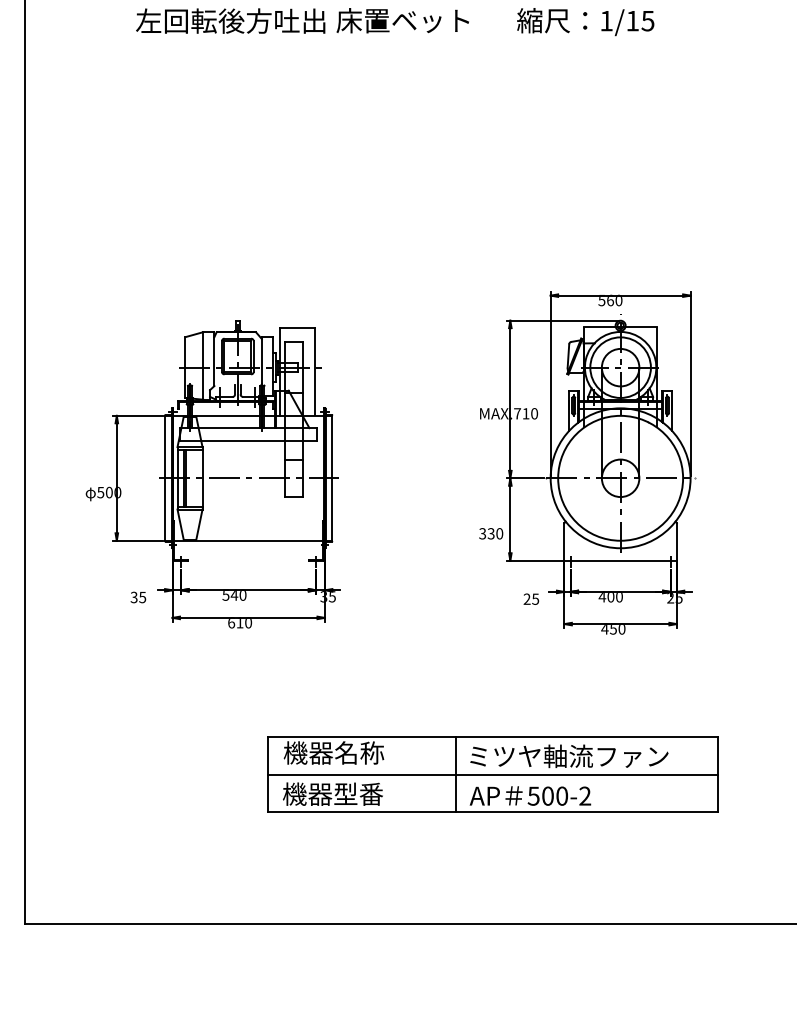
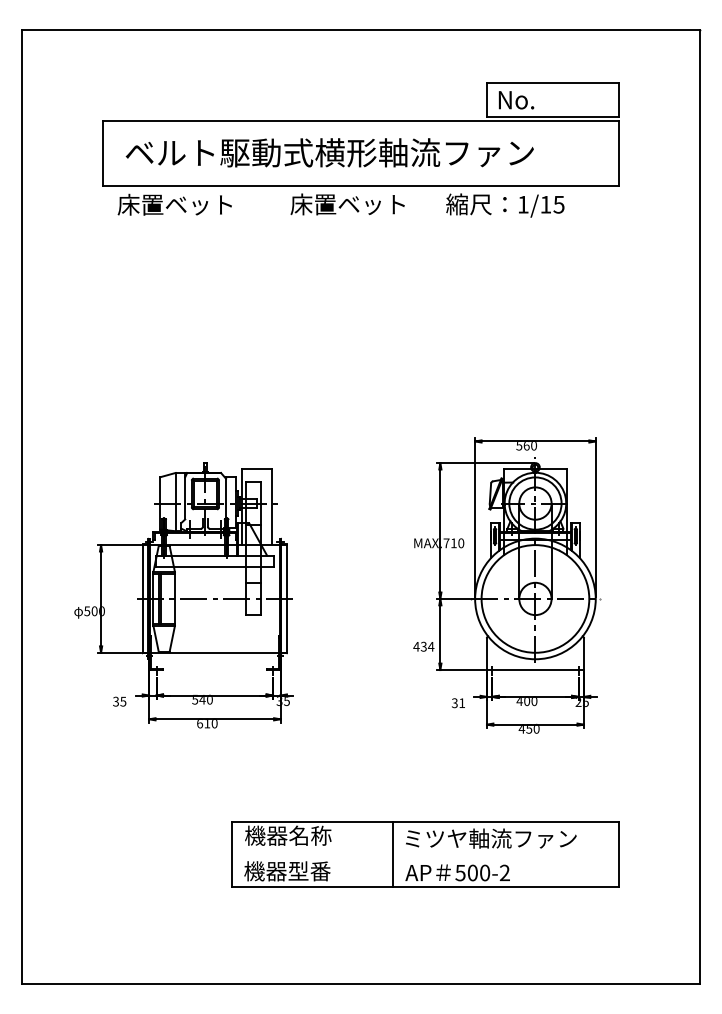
text: (229, 20) -> (198, 204), 左回転後方吐出 -> 床置ベット
text: (490, 533) -> (423, 646), 330 -> 434
text: (531, 599) -> (458, 703), 25 -> 31
line: (493, 774) -> (425, 854), removed

